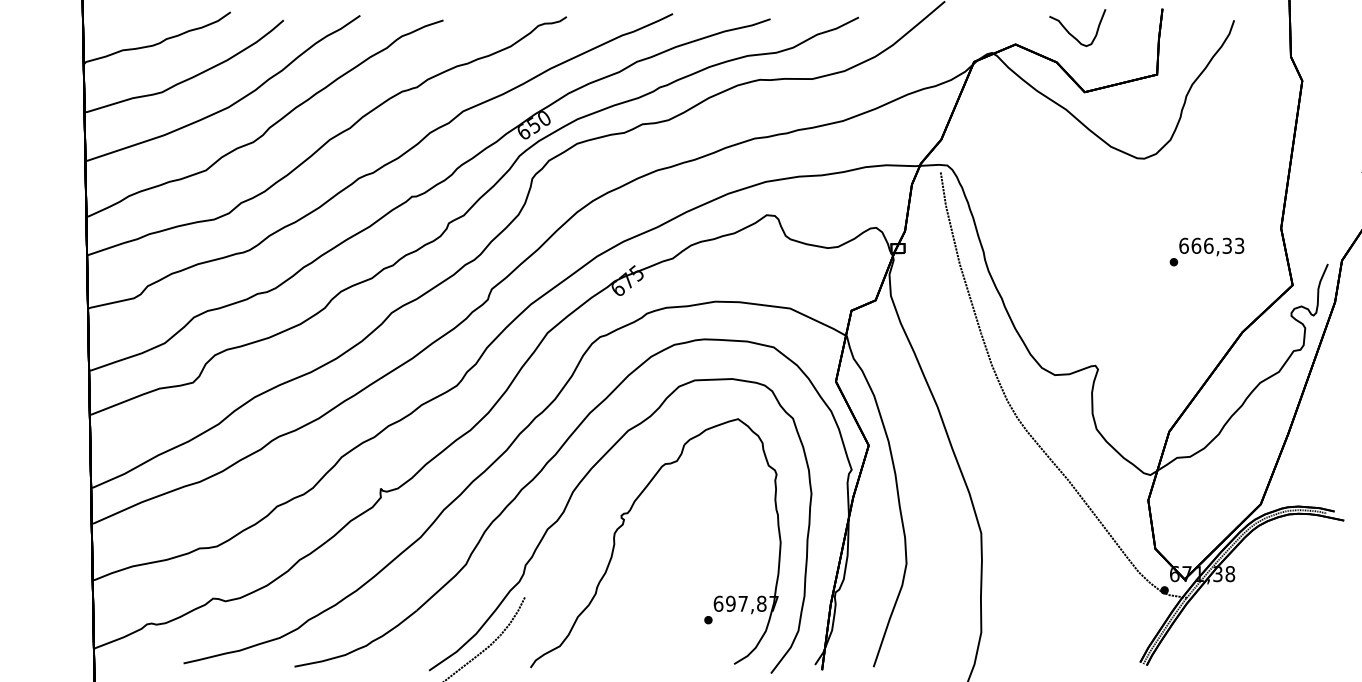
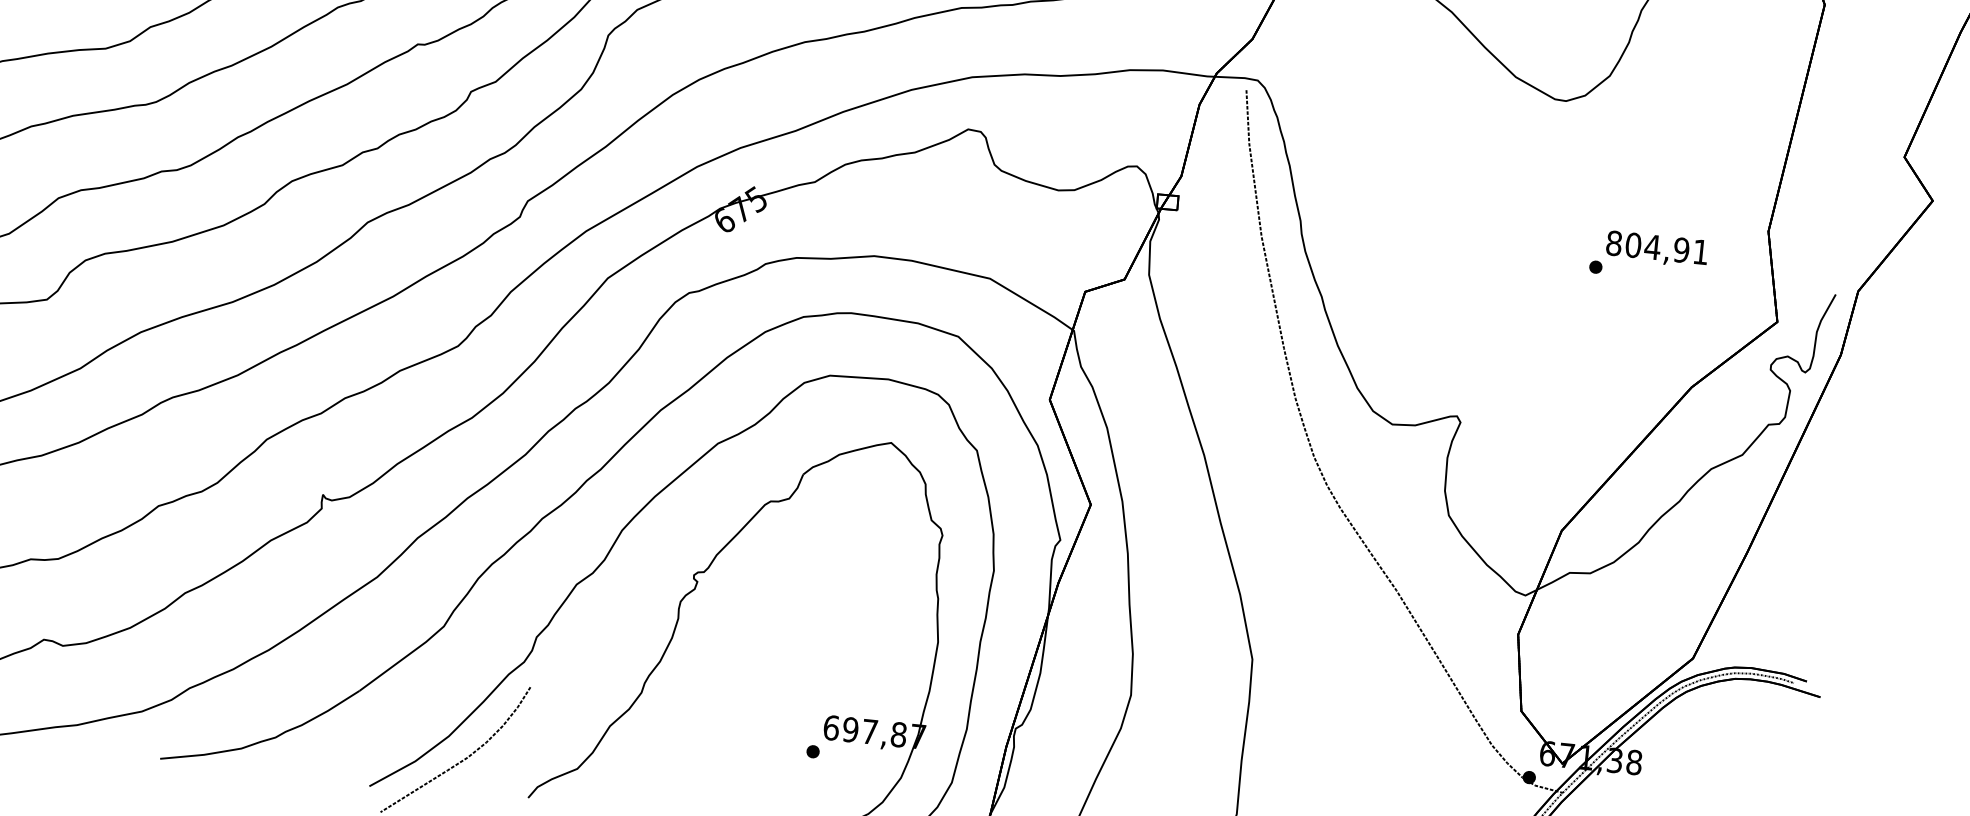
text: (1211, 245) -> (1657, 247), 666,33 -> 804,91

